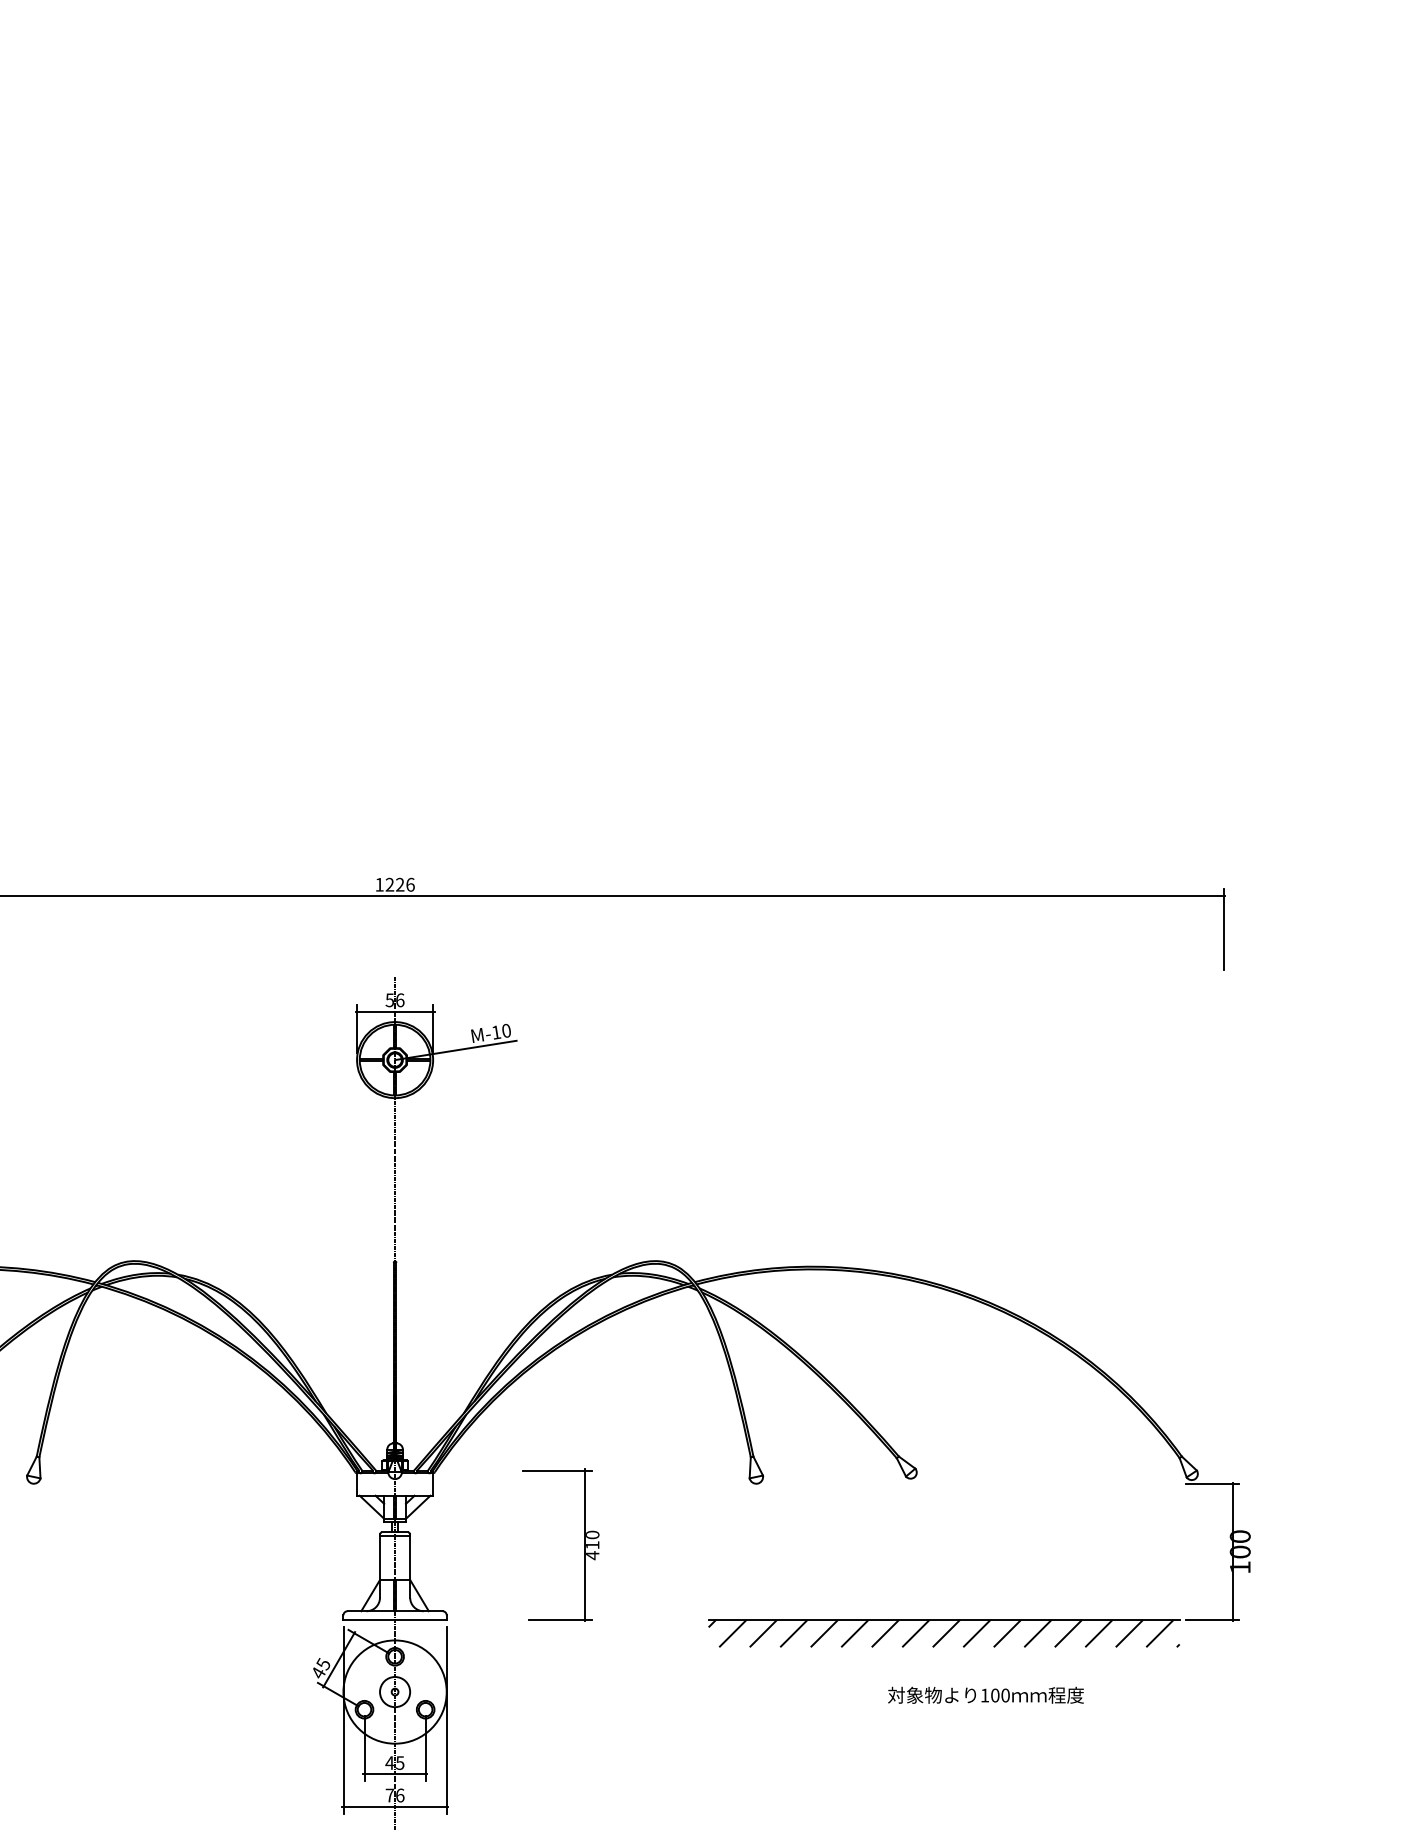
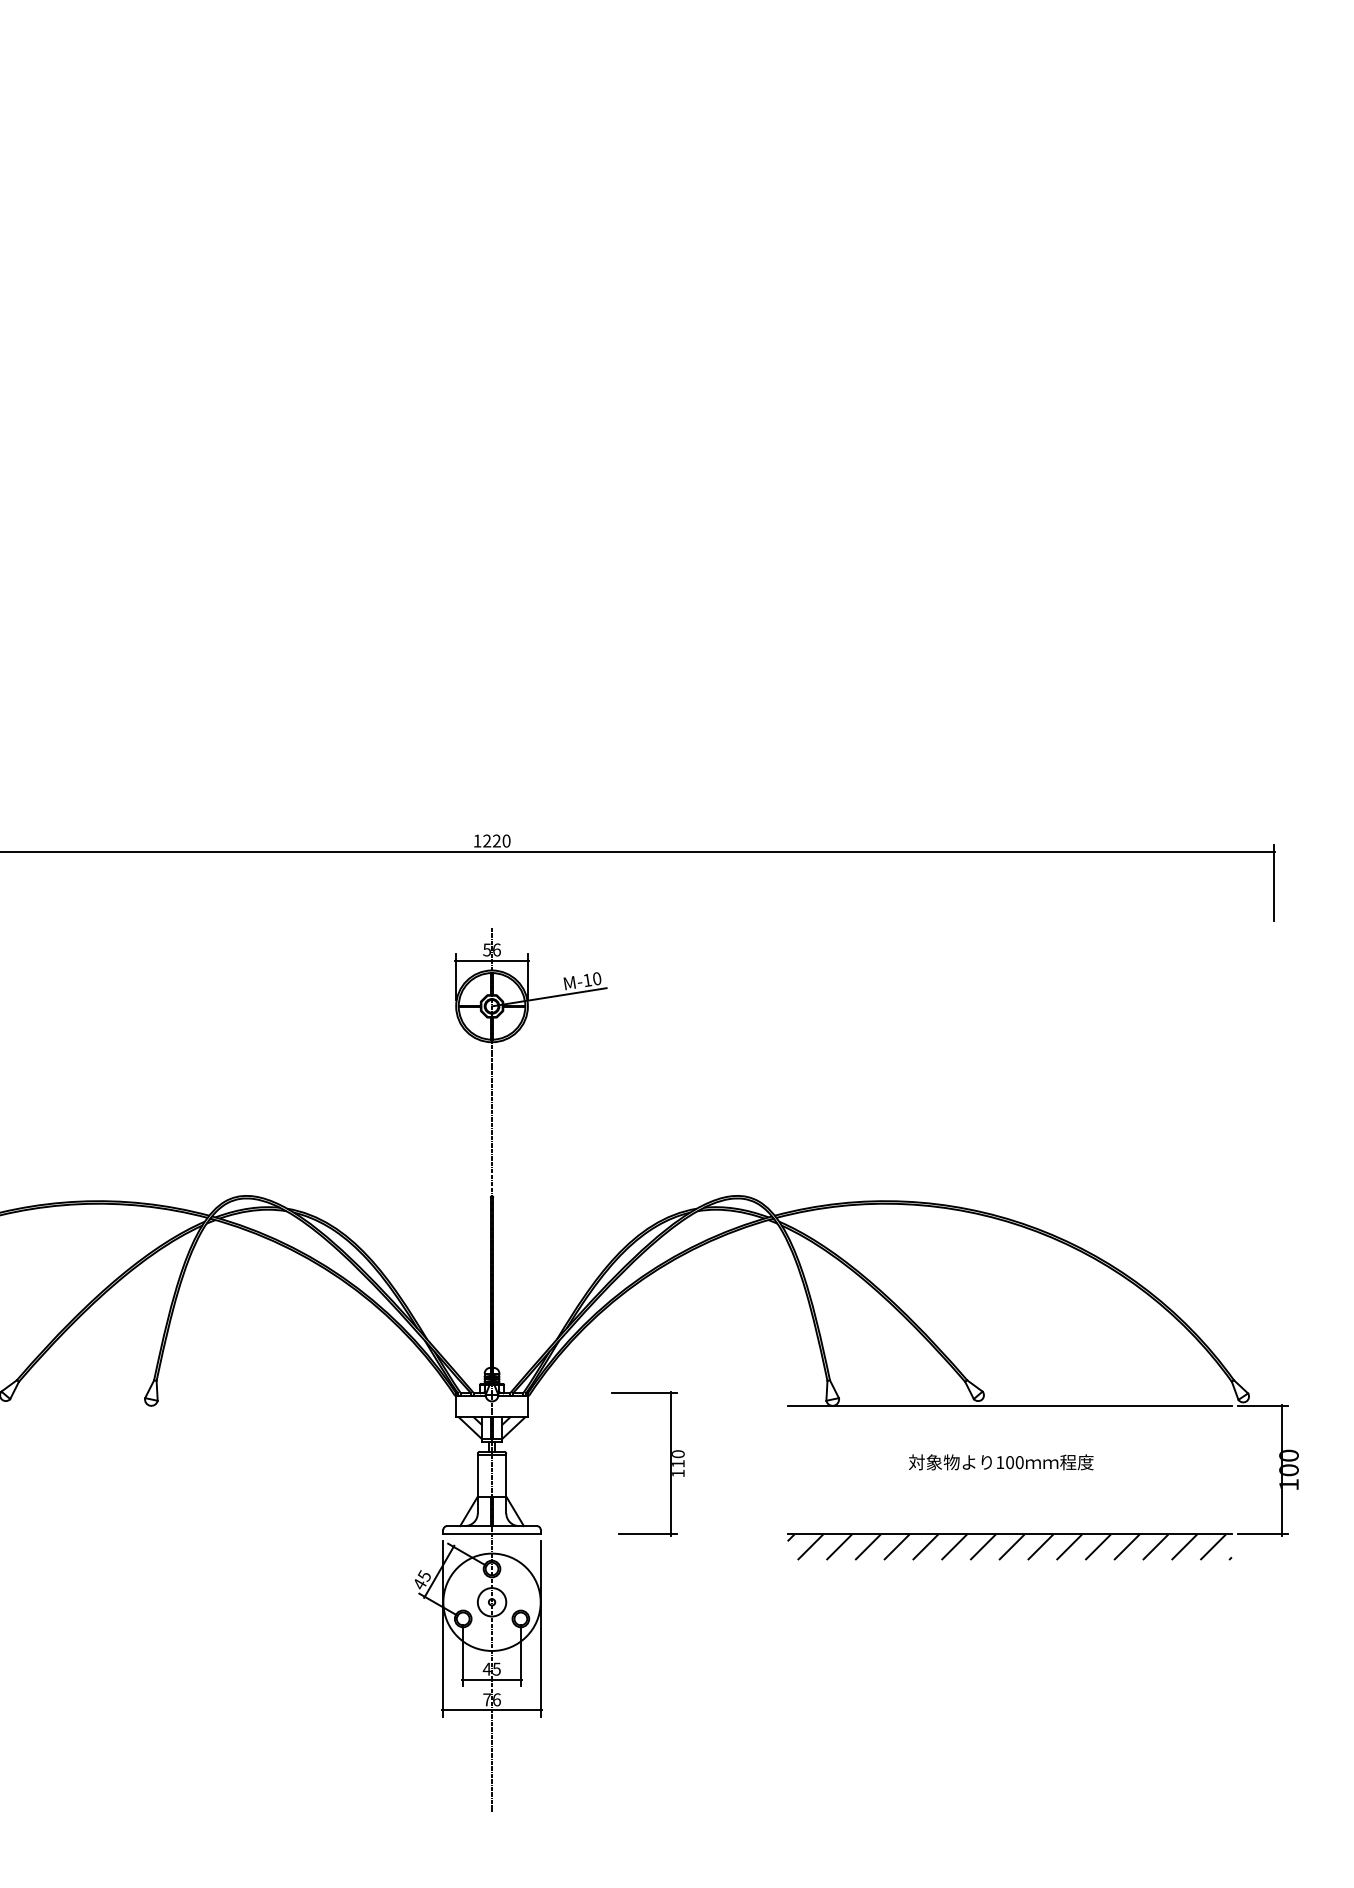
text: (410, 884) -> (506, 840), 1226 -> 1220
line: (943, 1484) -> (1009, 1406), added
text: (592, 1555) -> (678, 1473), 410 -> 110
text: (986, 1695) -> (1001, 1462), moved

